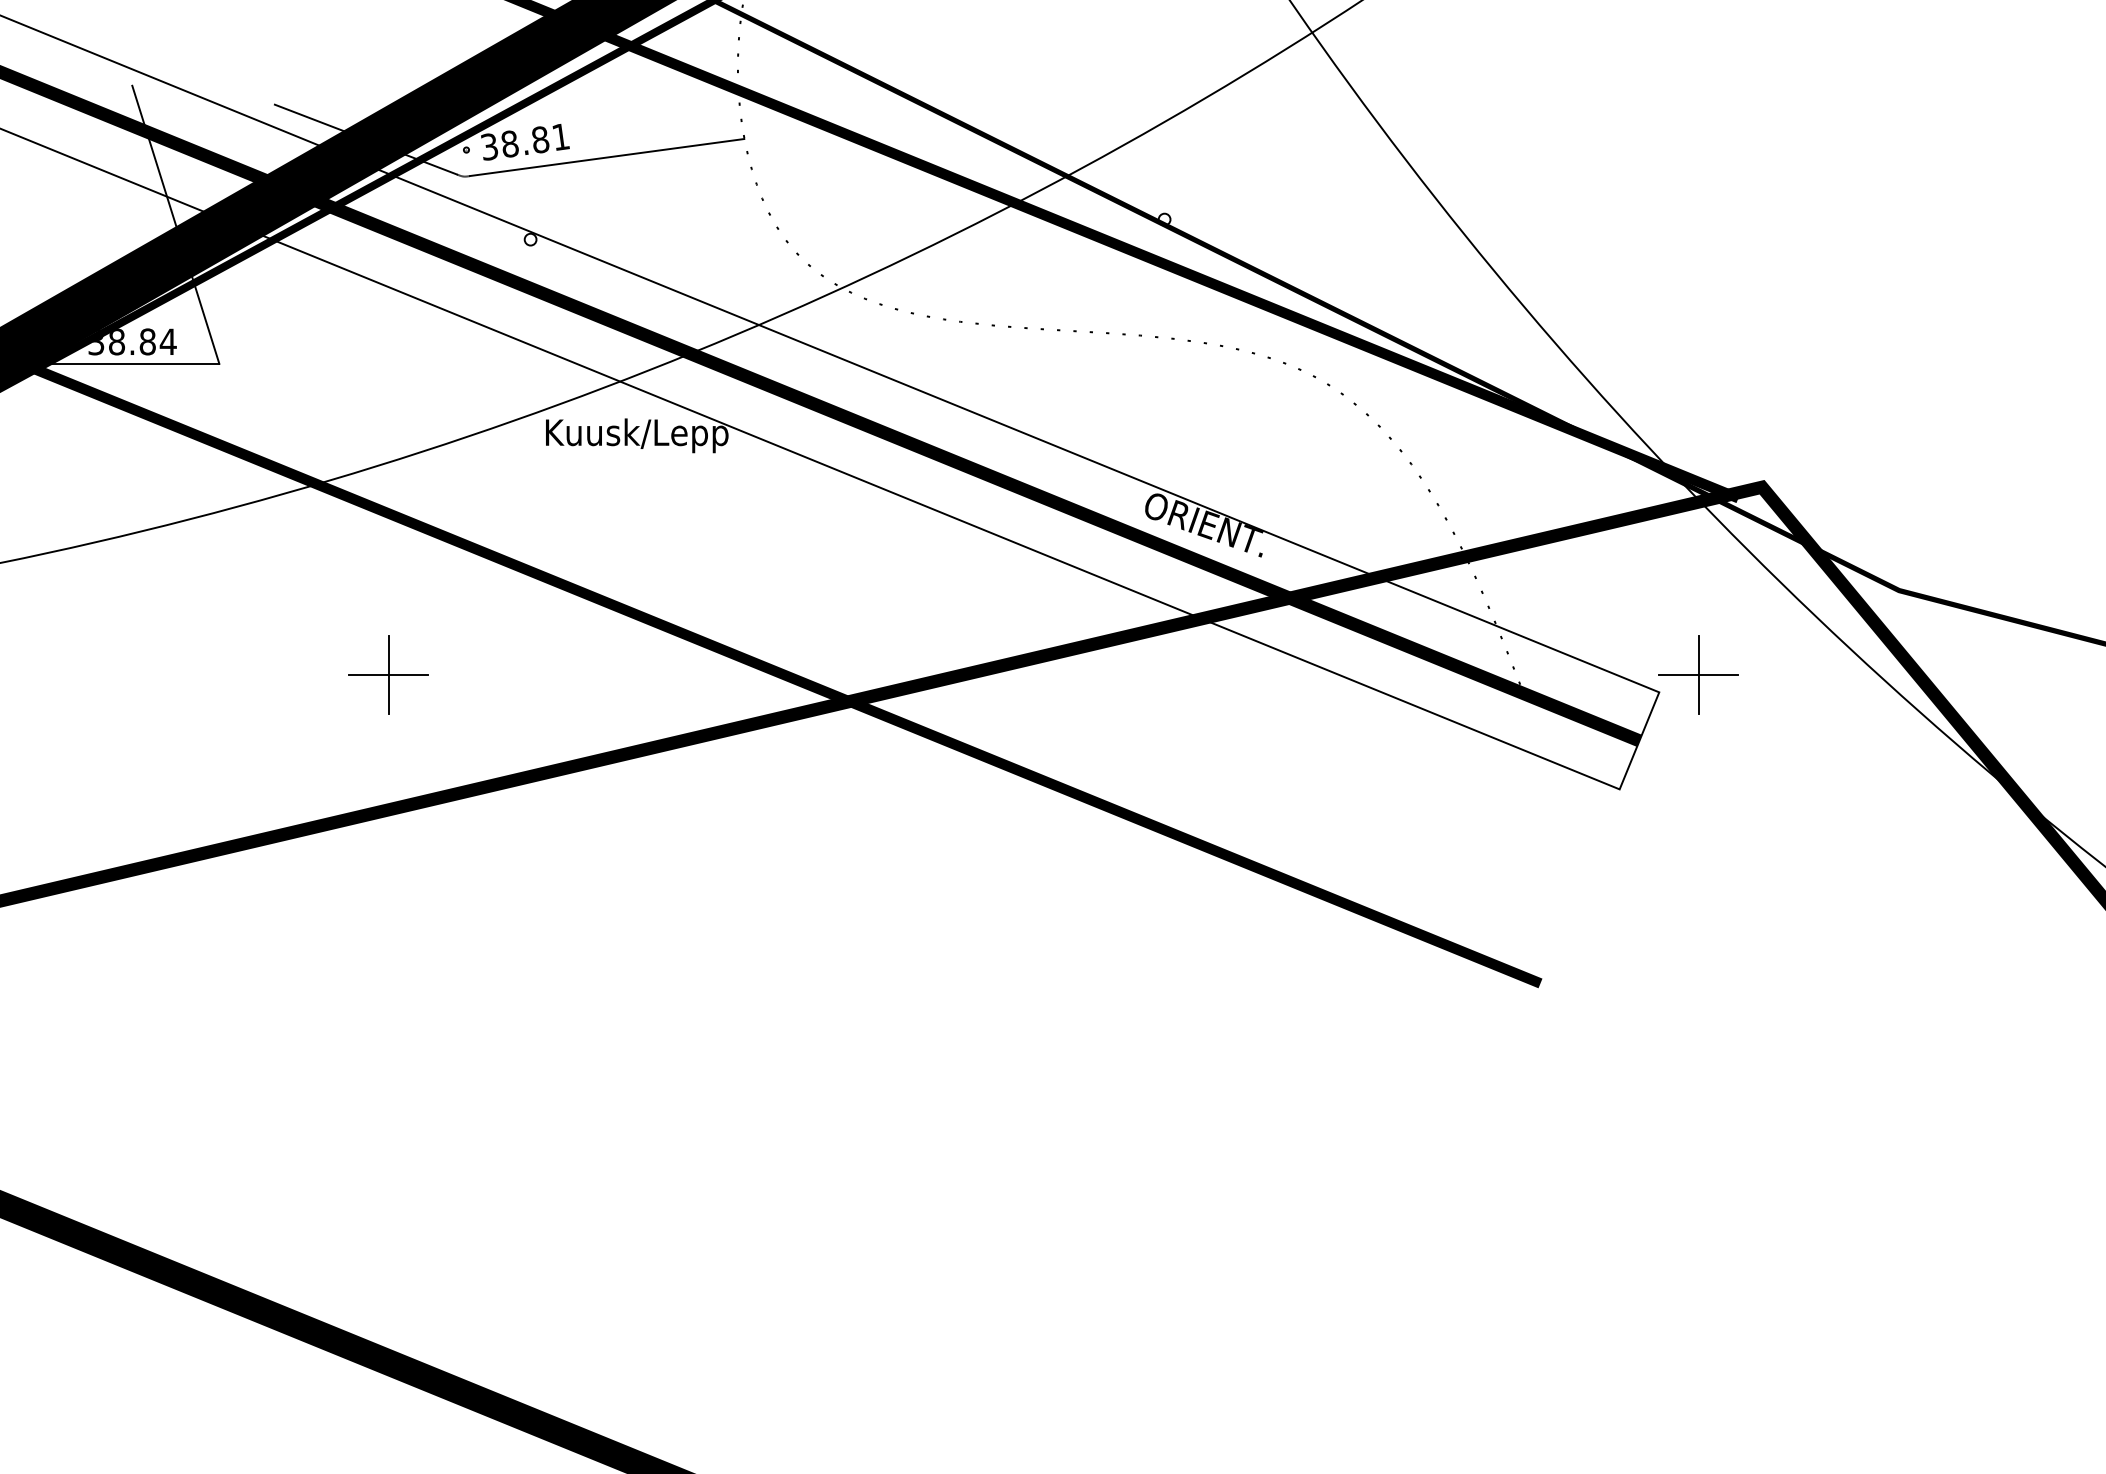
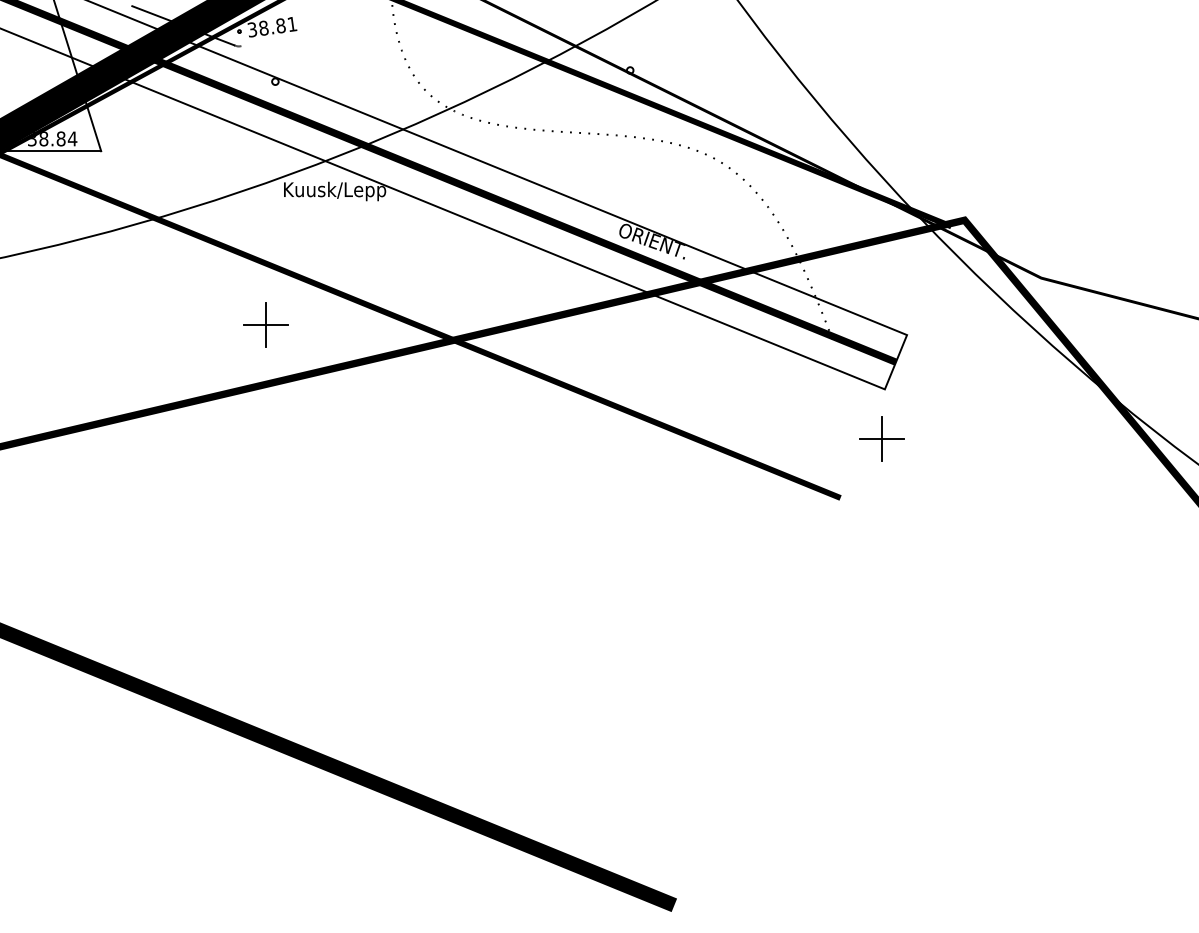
line: (605, 157) -> (317, 35), removed
part: (387, 673) -> (265, 324), moved
part: (1697, 673) -> (881, 438), moved

